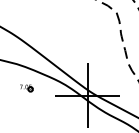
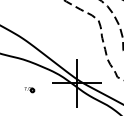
part: (26, 89) -> (29, 90), moved

